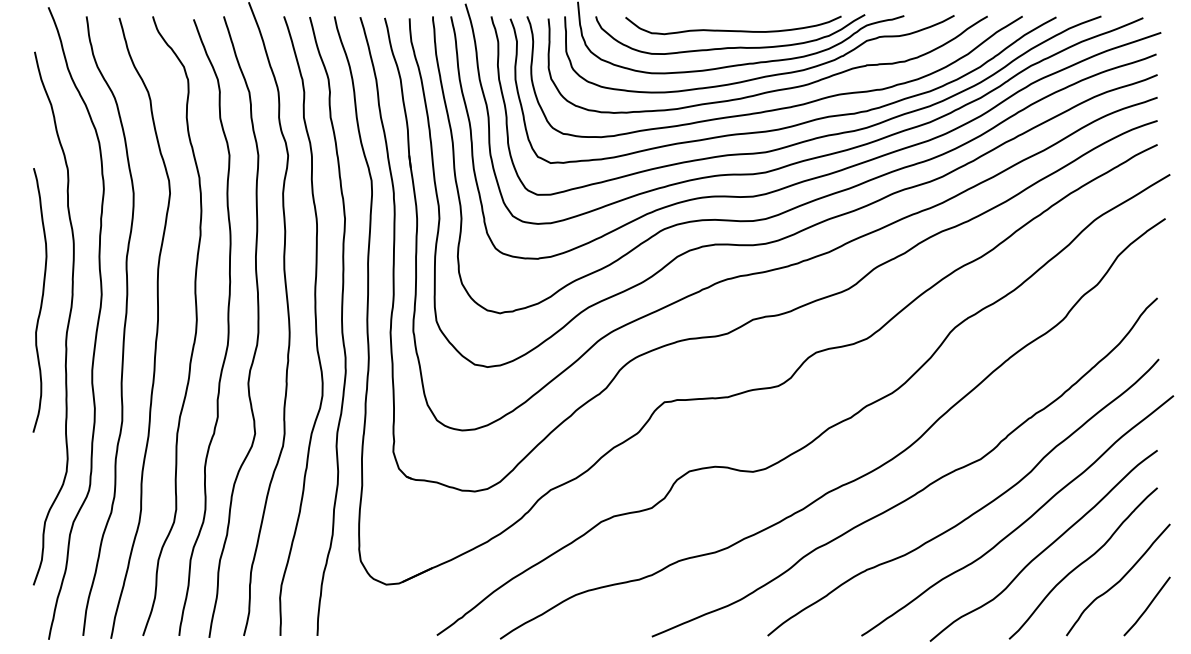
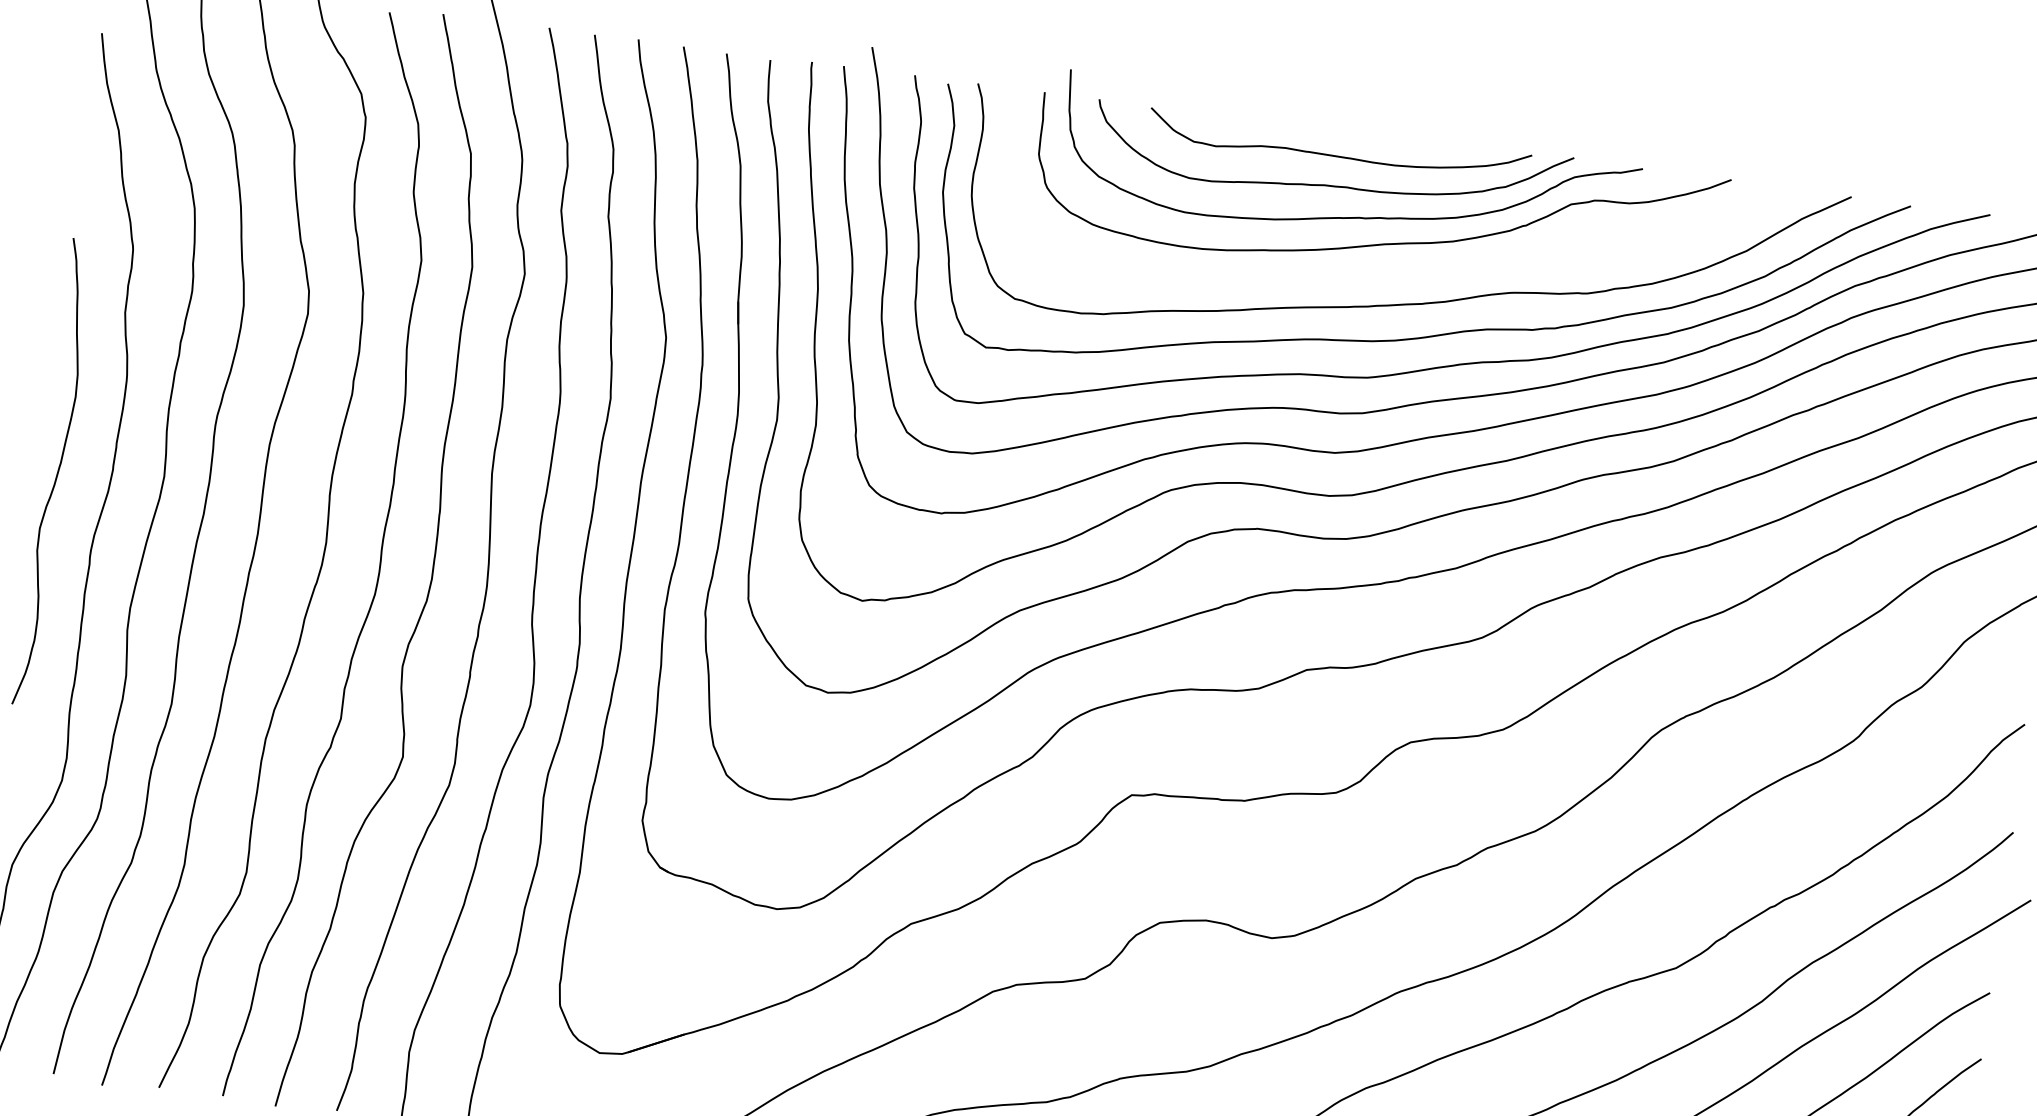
curve: (770, 90) -> (1390, 269), removed

